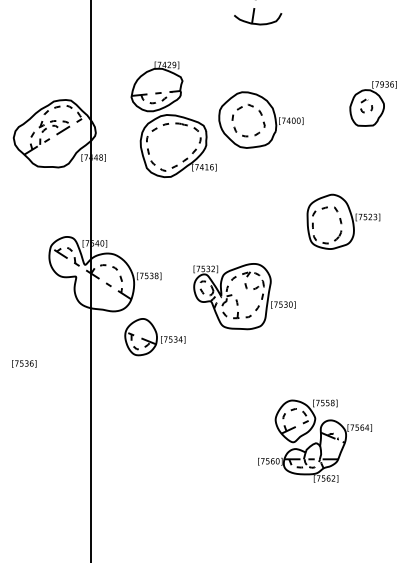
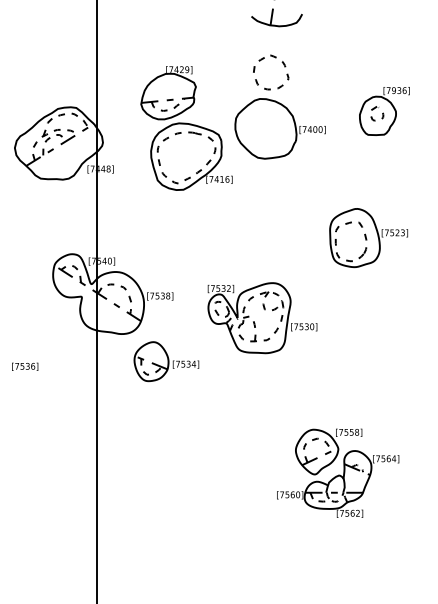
part: (372, 103) -> (383, 111), moved
part: (260, 115) -> (283, 67), moved
text: (24, 363) -> (25, 366), moved

